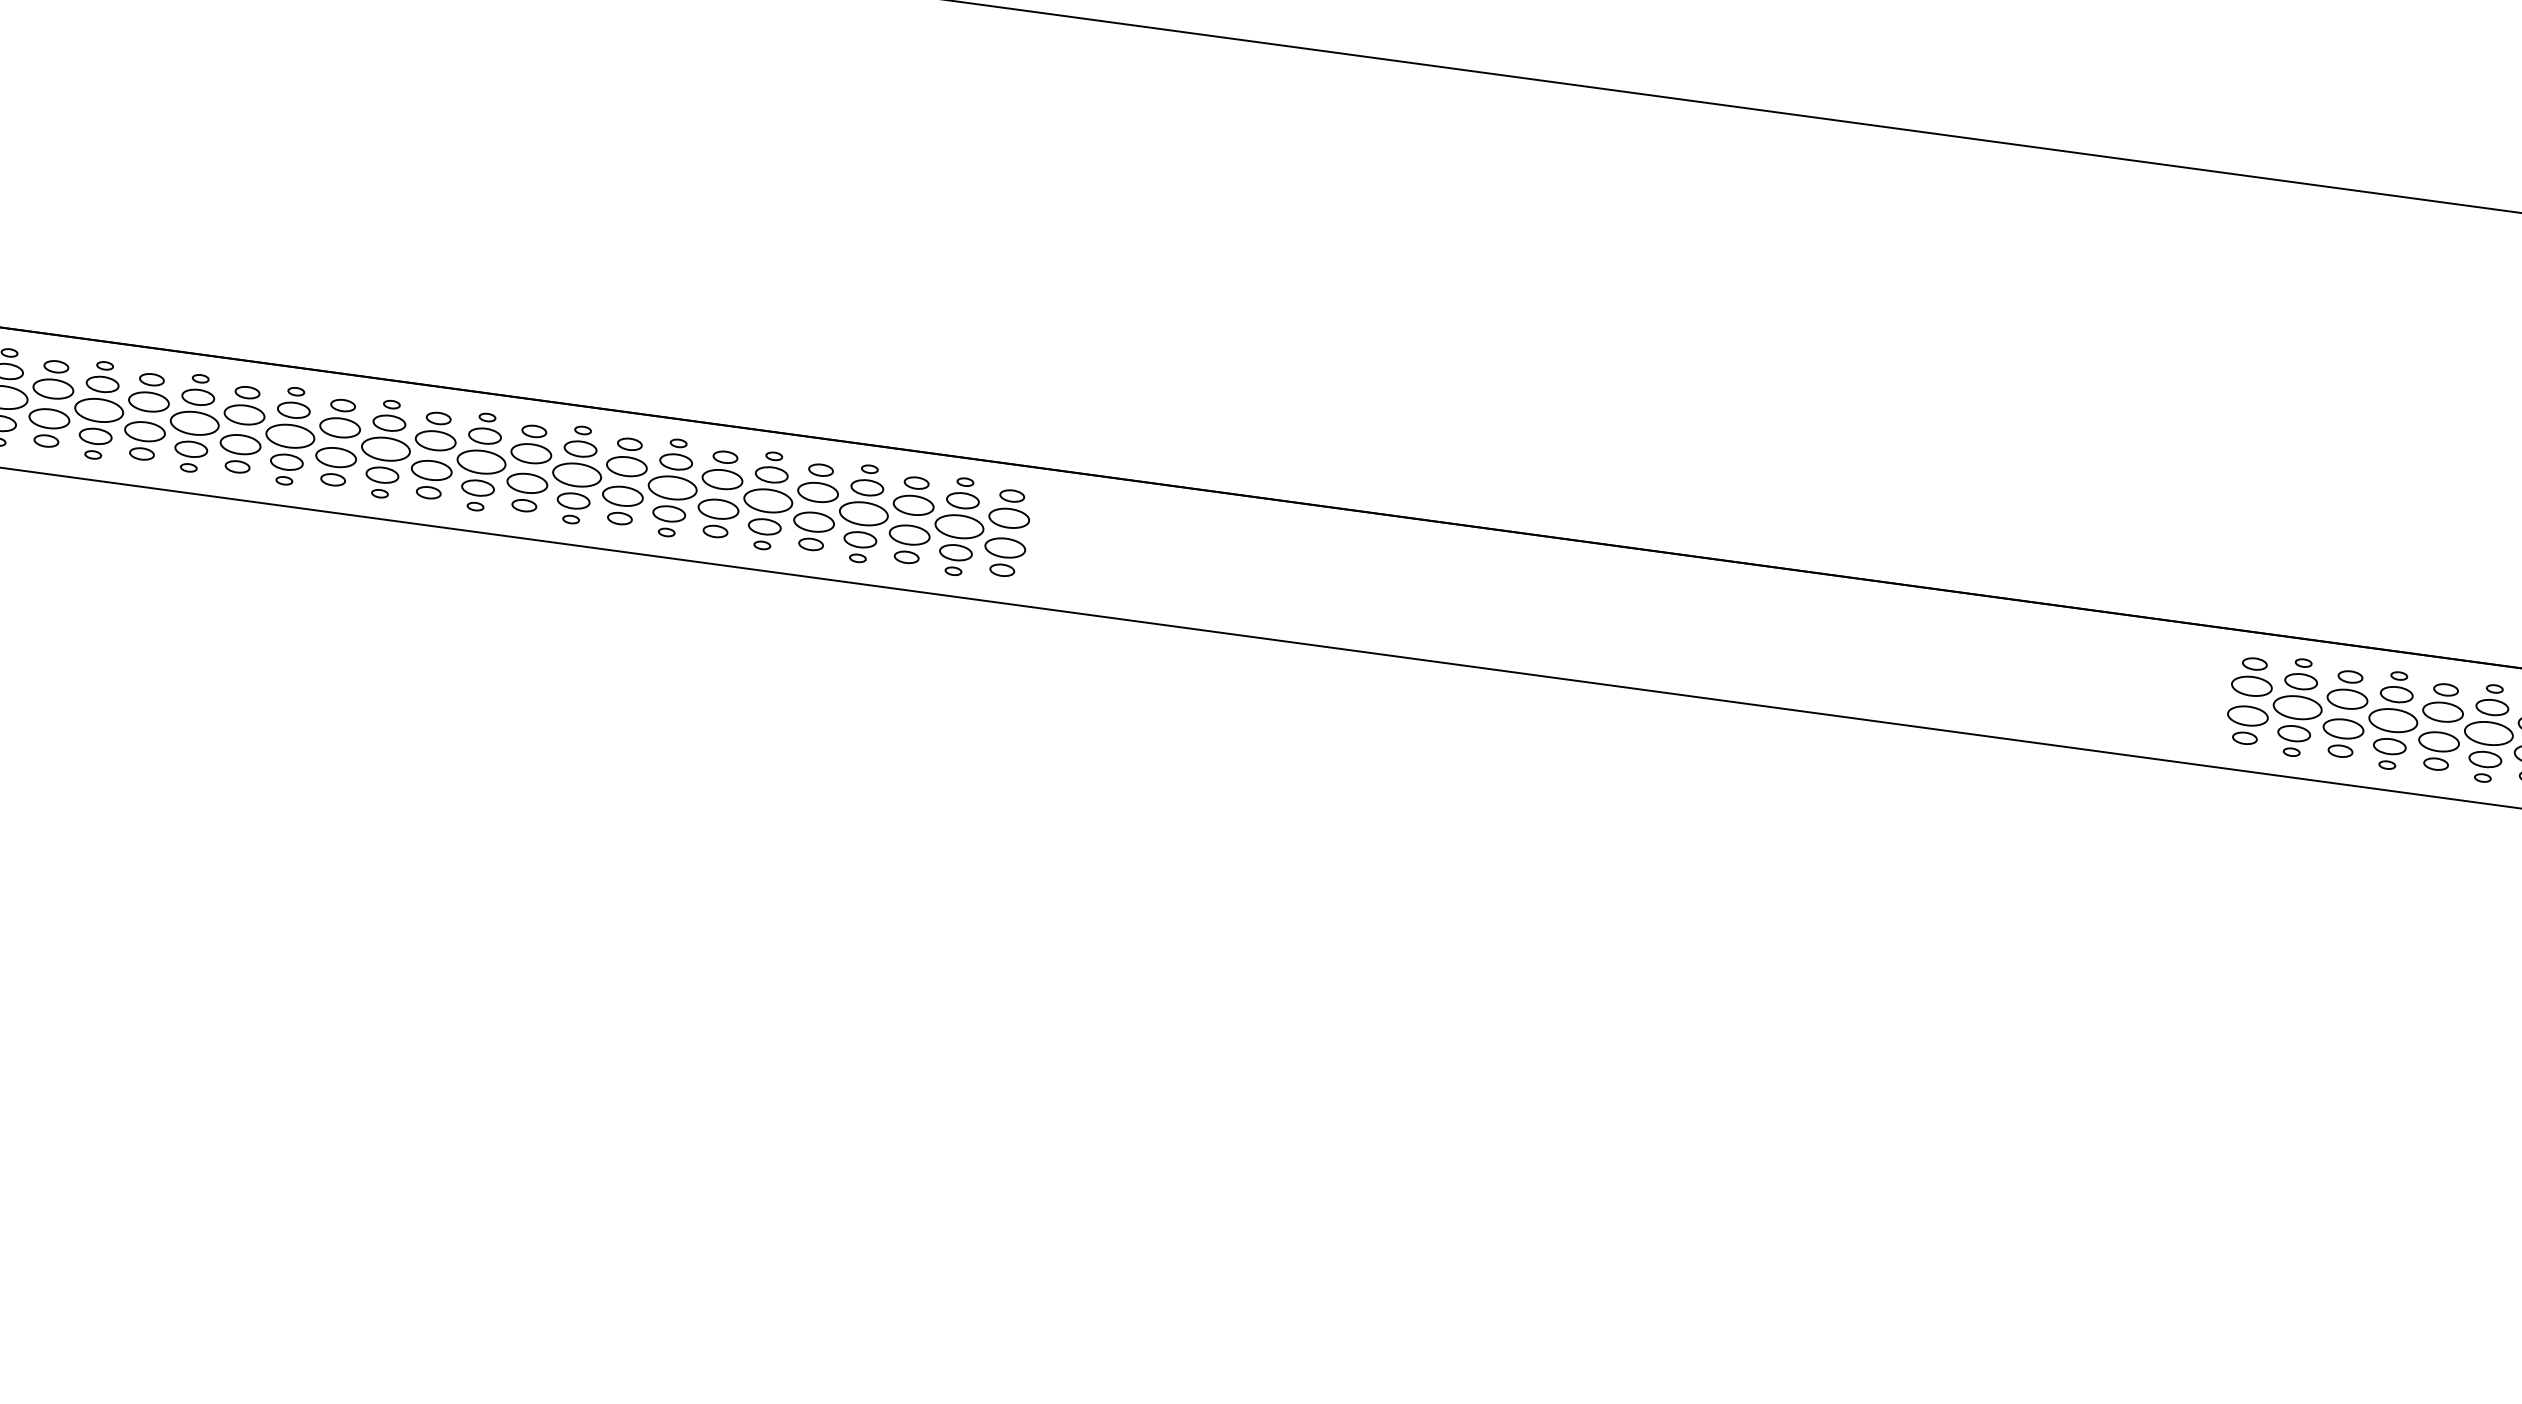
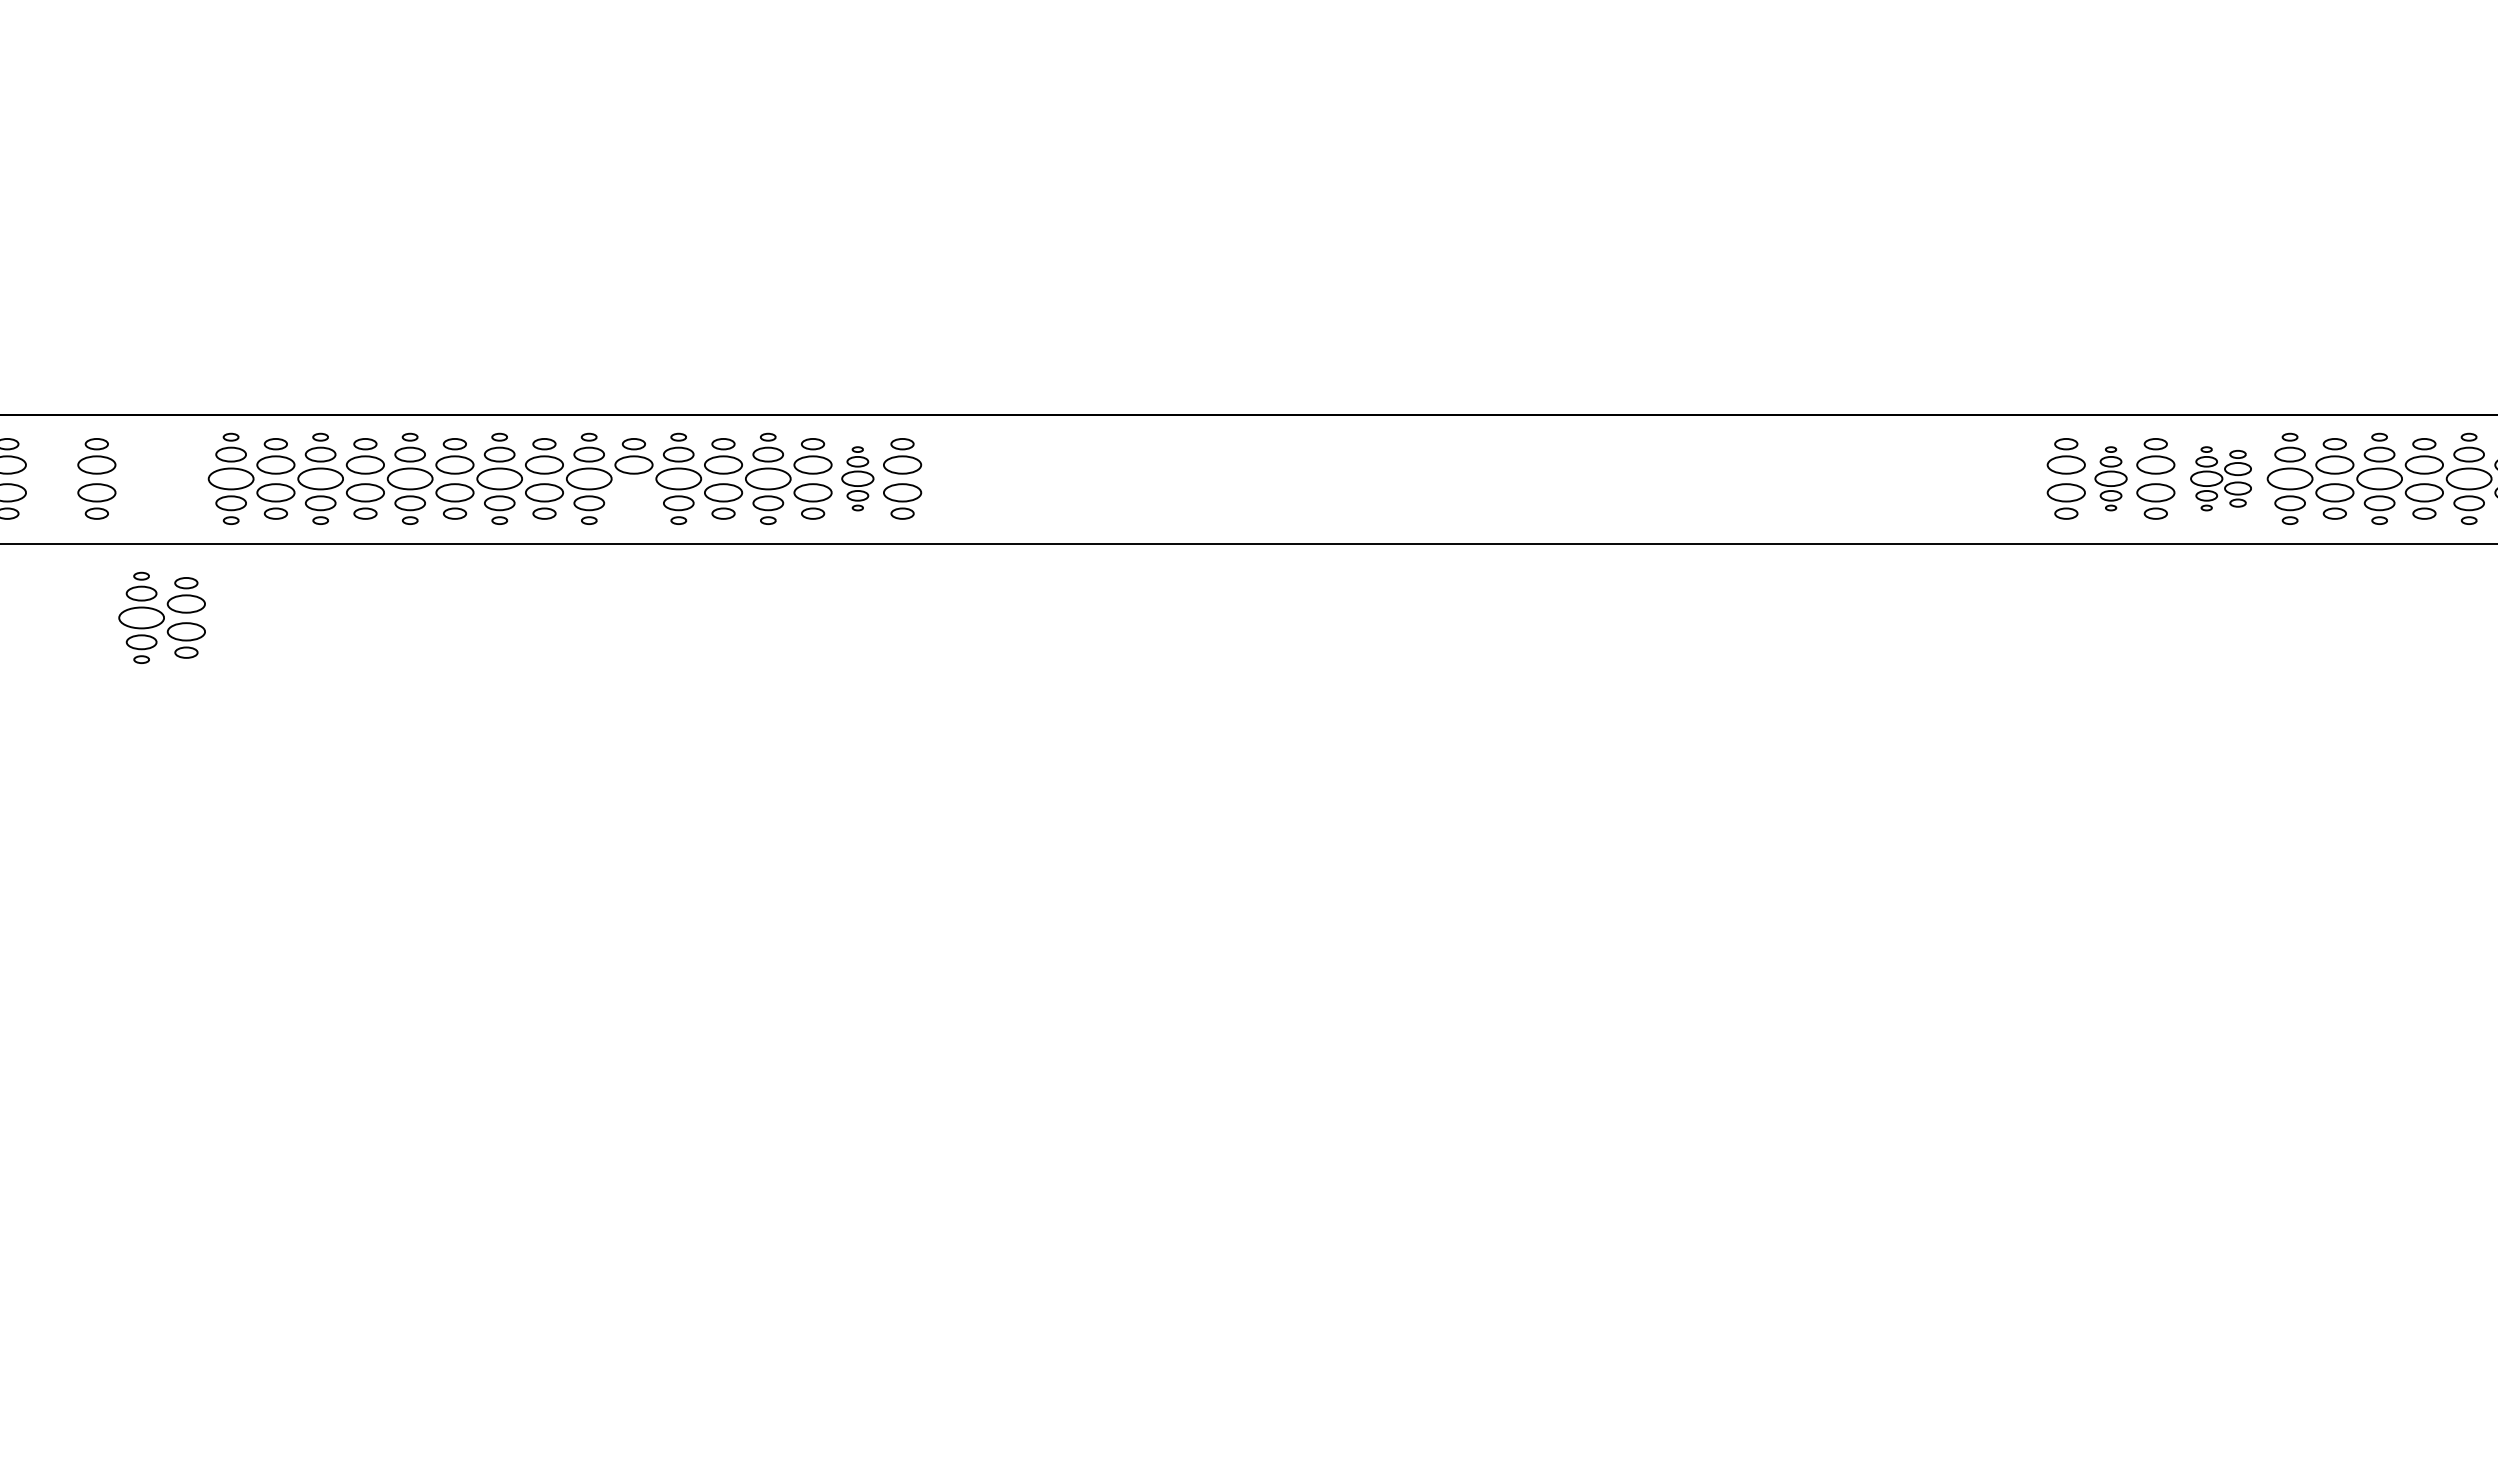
part: (98, 409) -> (51, 478), removed
part: (216, 425) -> (161, 617), moved
part: (716, 518) -> (633, 501), removed
part: (959, 526) -> (857, 478), size x0.7
part: (2297, 707) -> (2110, 478), size x0.7
part: (2414, 722) -> (2220, 478), size x0.7

